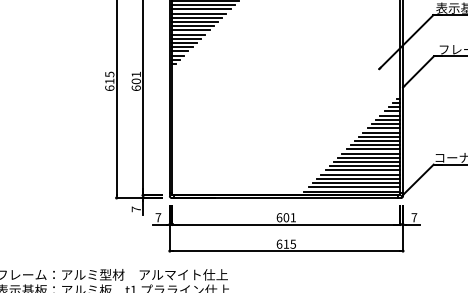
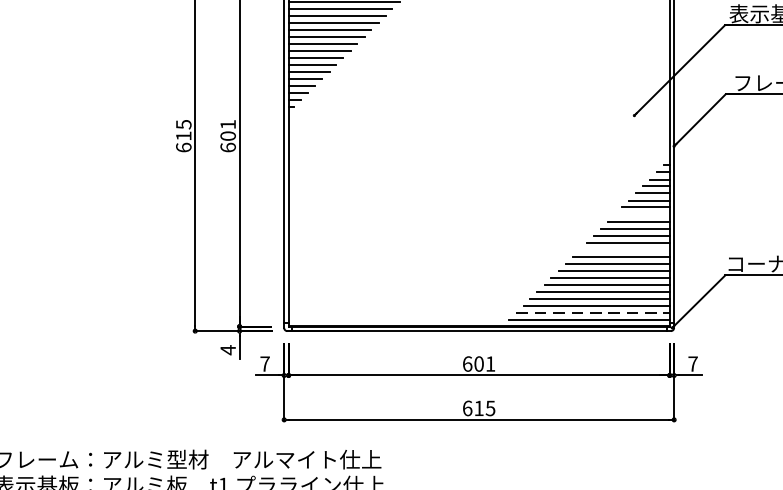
line: (383, 128) -> (641, 214), removed
line: (373, 149) -> (624, 250), removed
line: (354, 187) -> (592, 313), solid -> dashed
text: (135, 209) -> (226, 350), 7 -> 4

